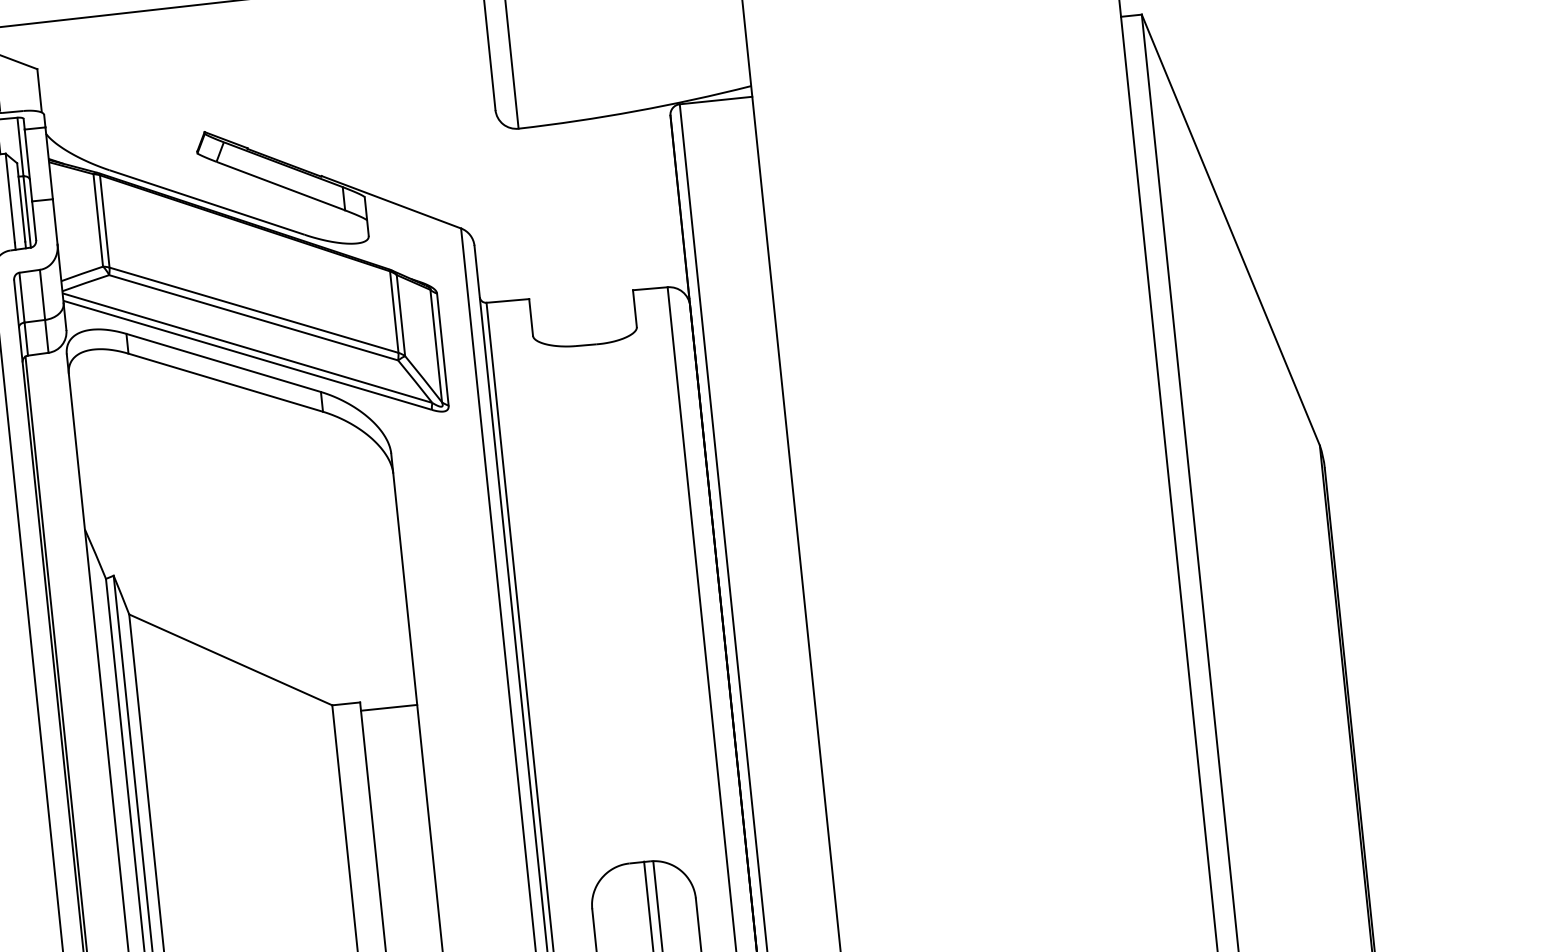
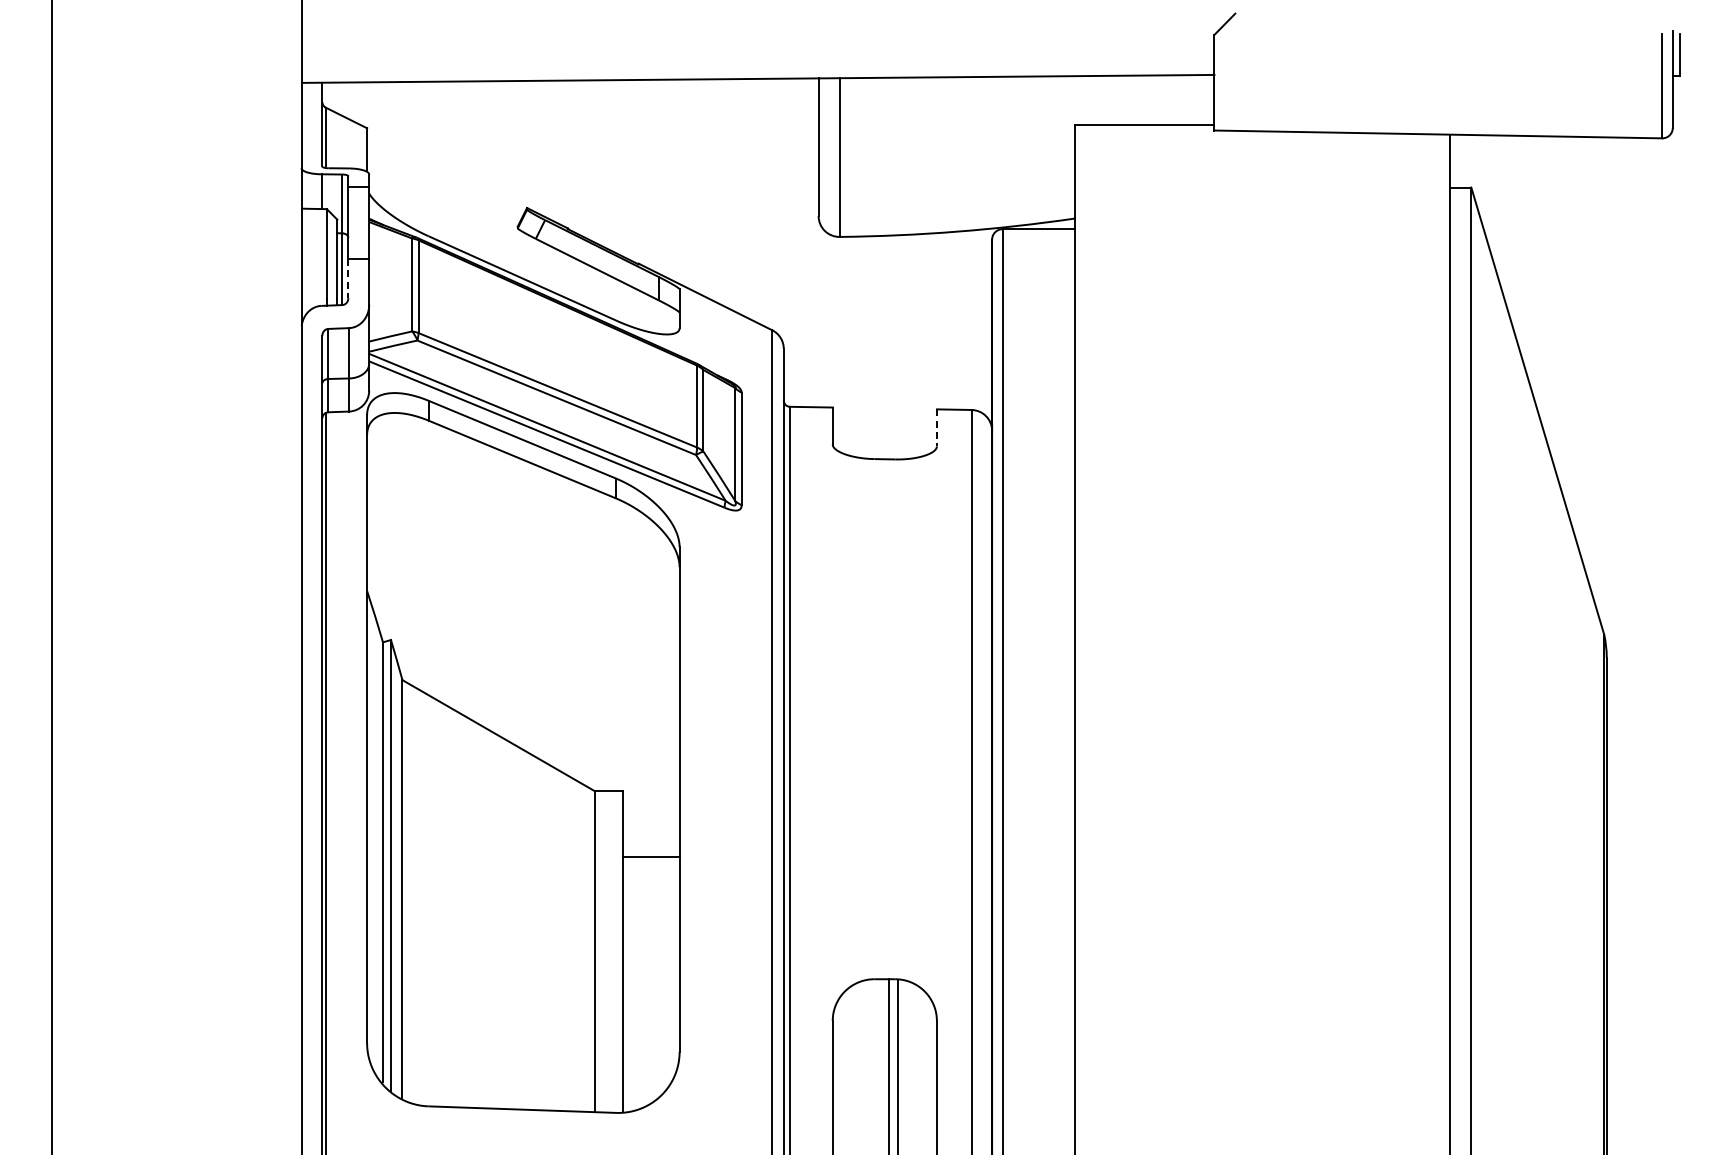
line: (34, 221) -> (348, 279), solid -> dashed
line: (634, 308) -> (936, 427), solid -> dashed
line: (389, 707) -> (651, 856), moved

